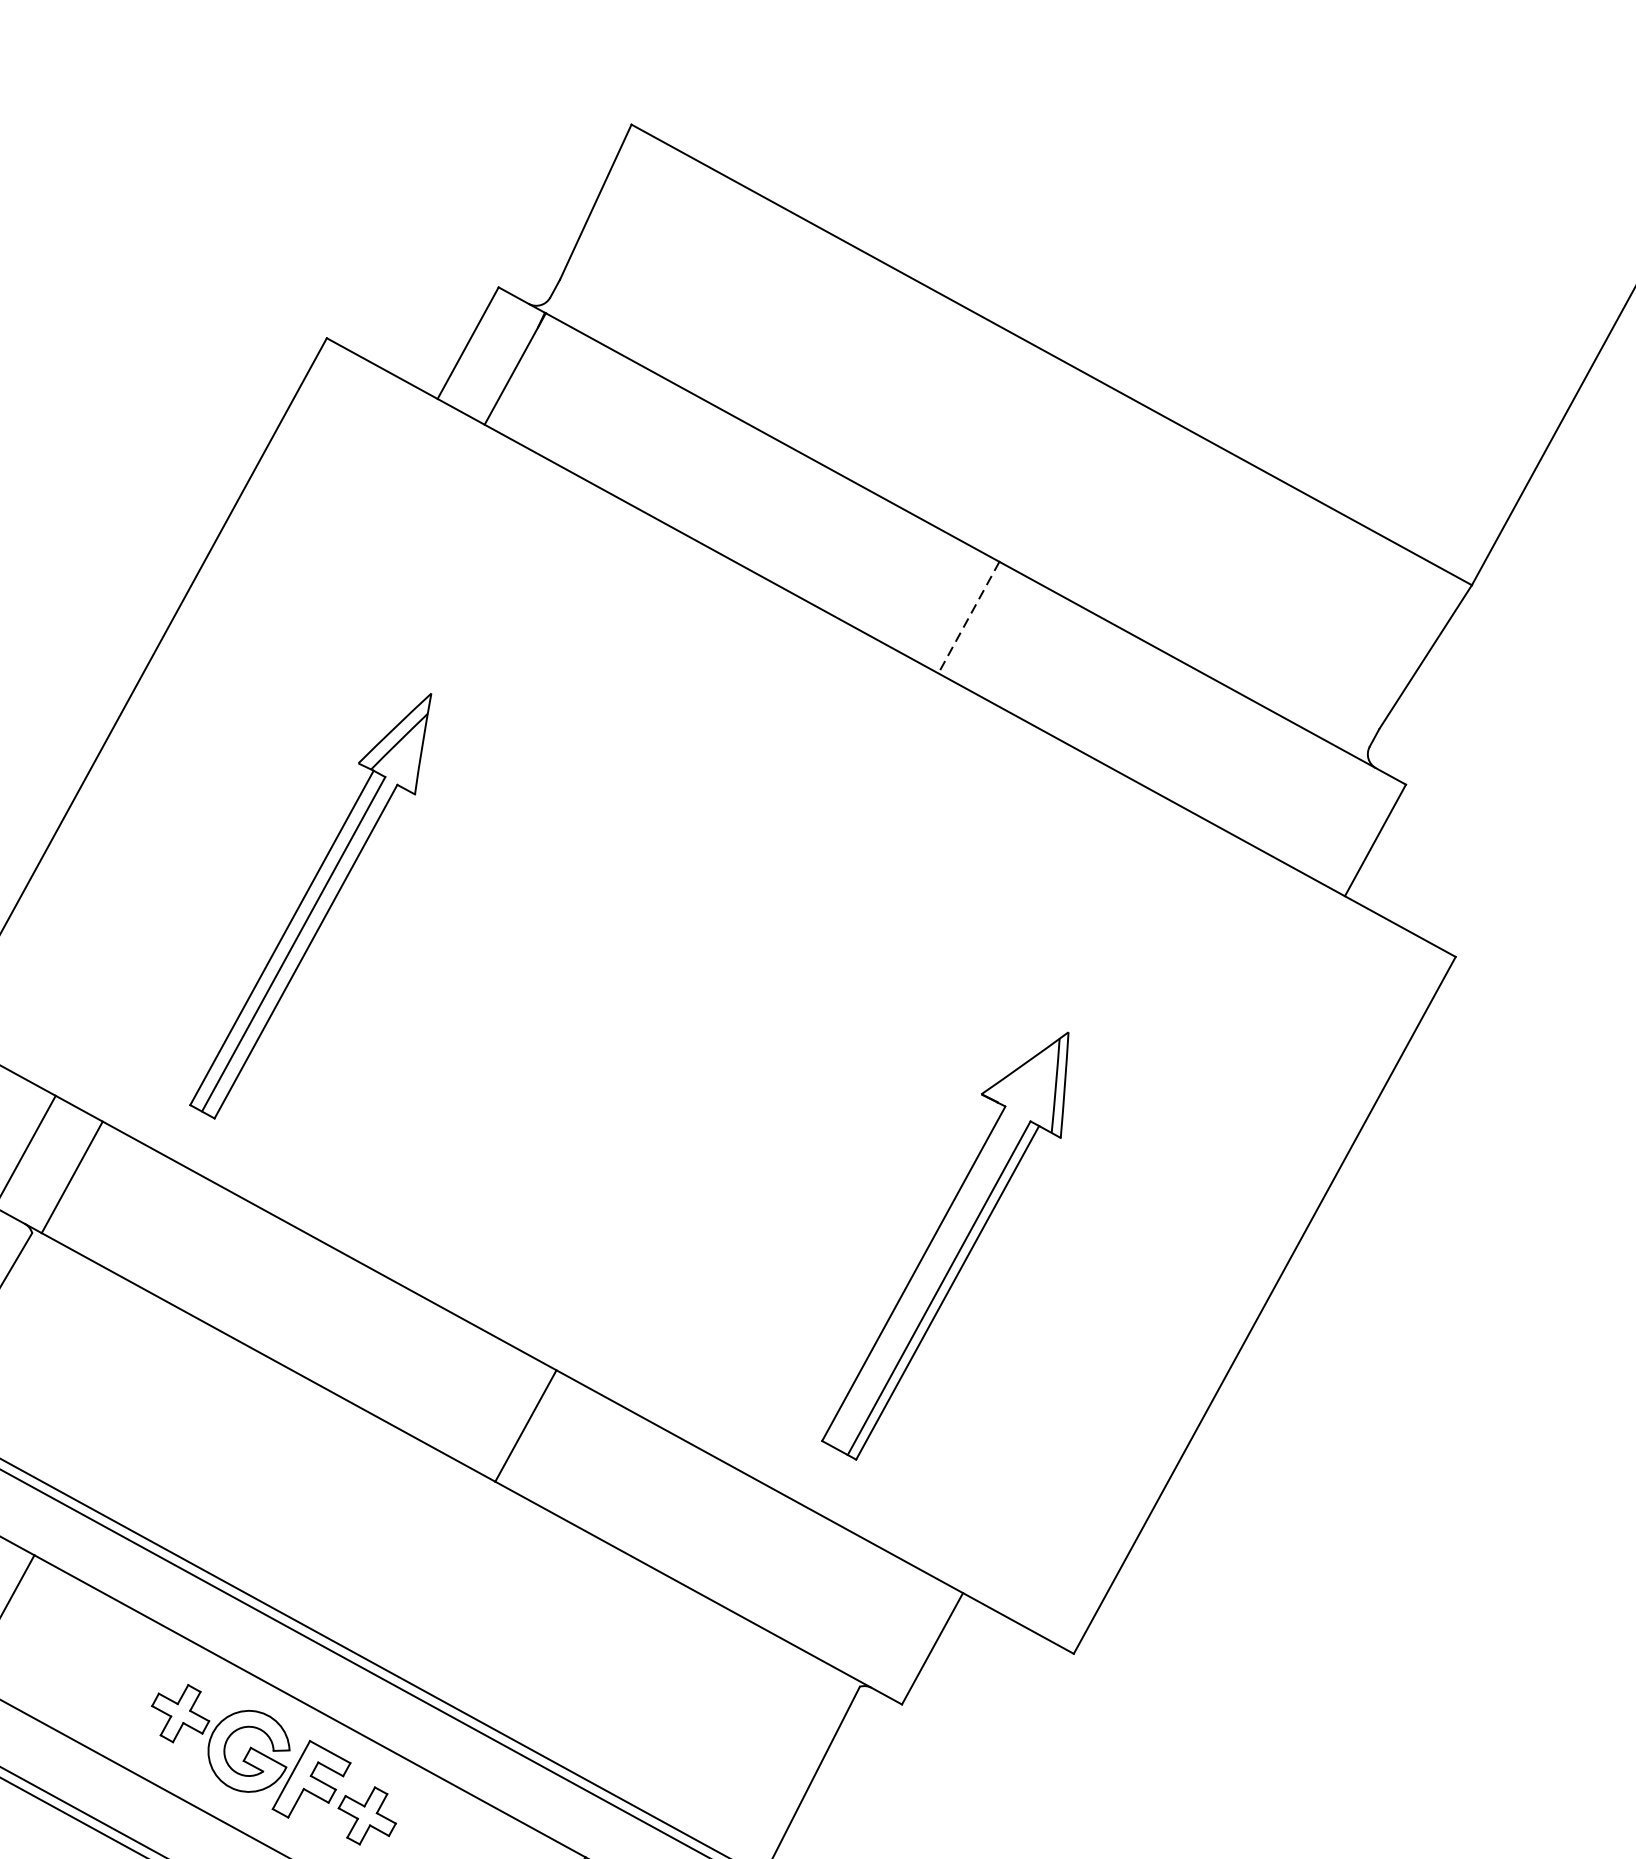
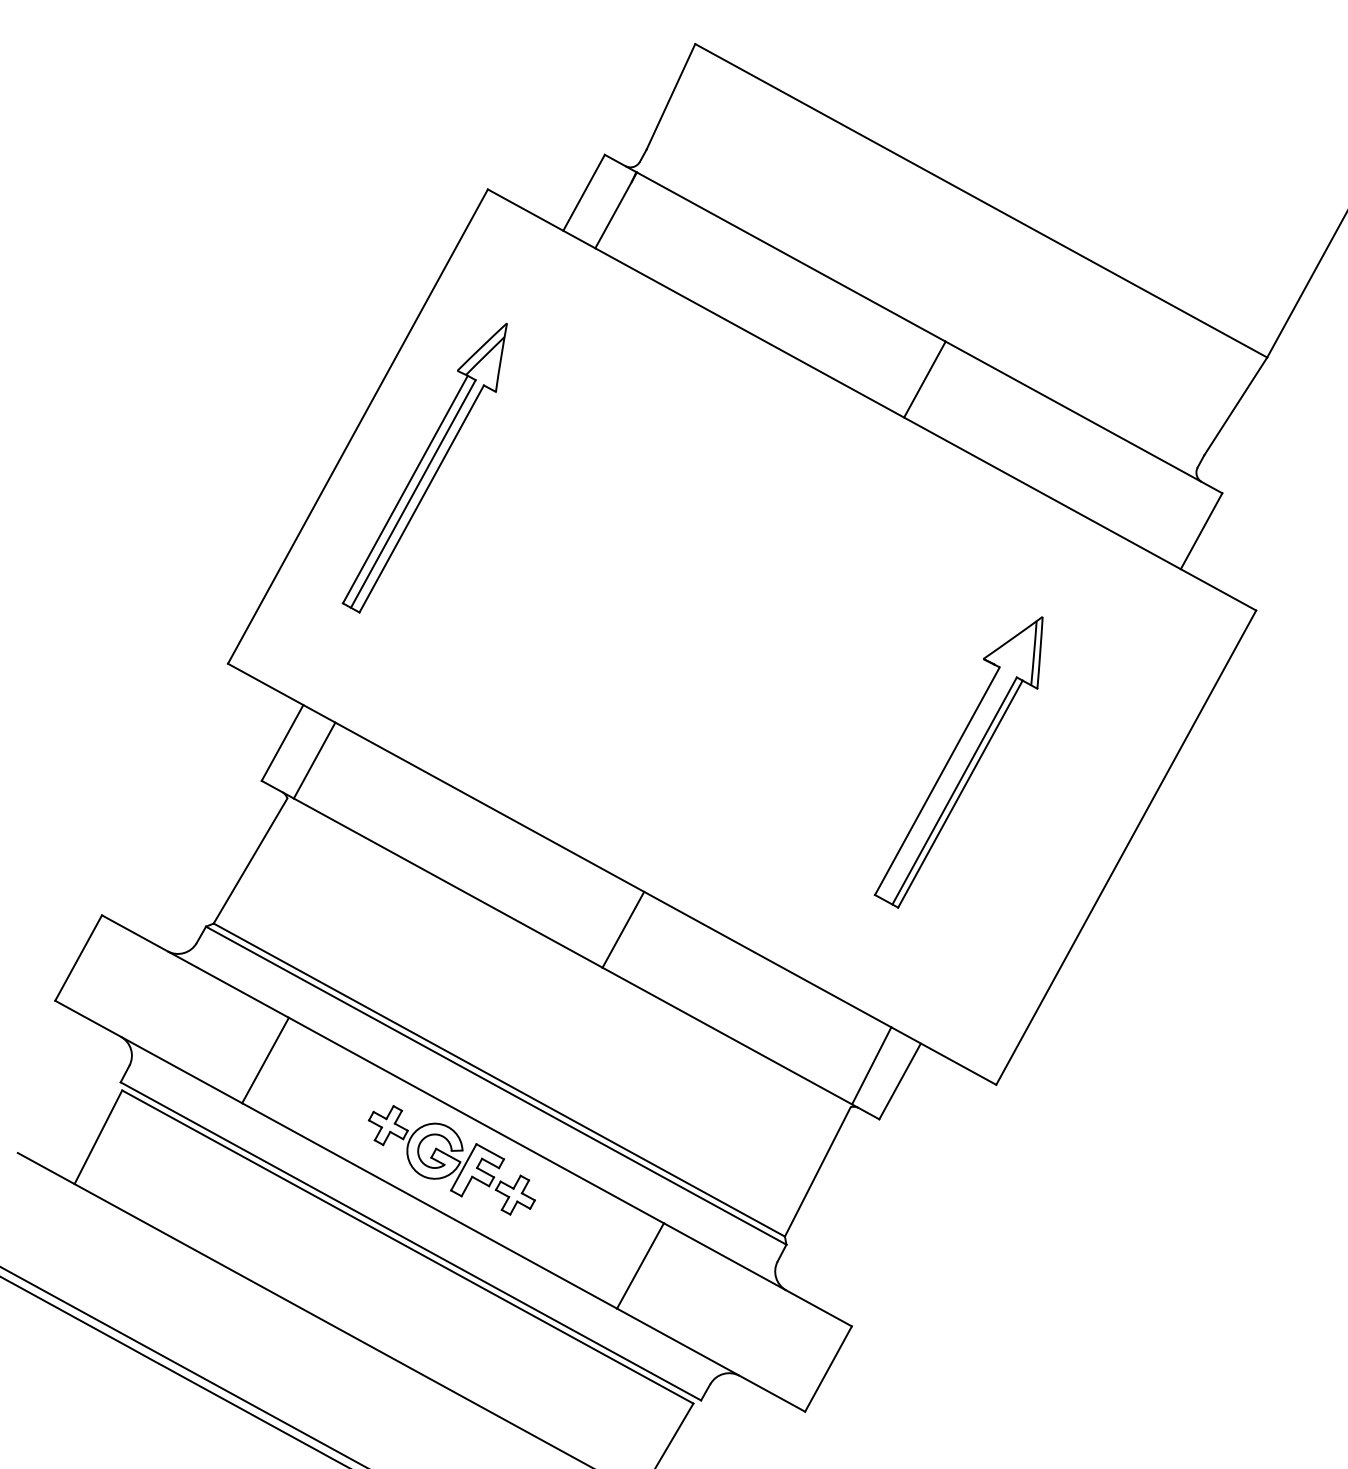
line: (968, 618) -> (924, 380), dashed -> solid
part: (310, 905) -> (424, 467), moved
part: (944, 1246) -> (958, 762), moved
line: (890, 1625) -> (871, 1065), added

